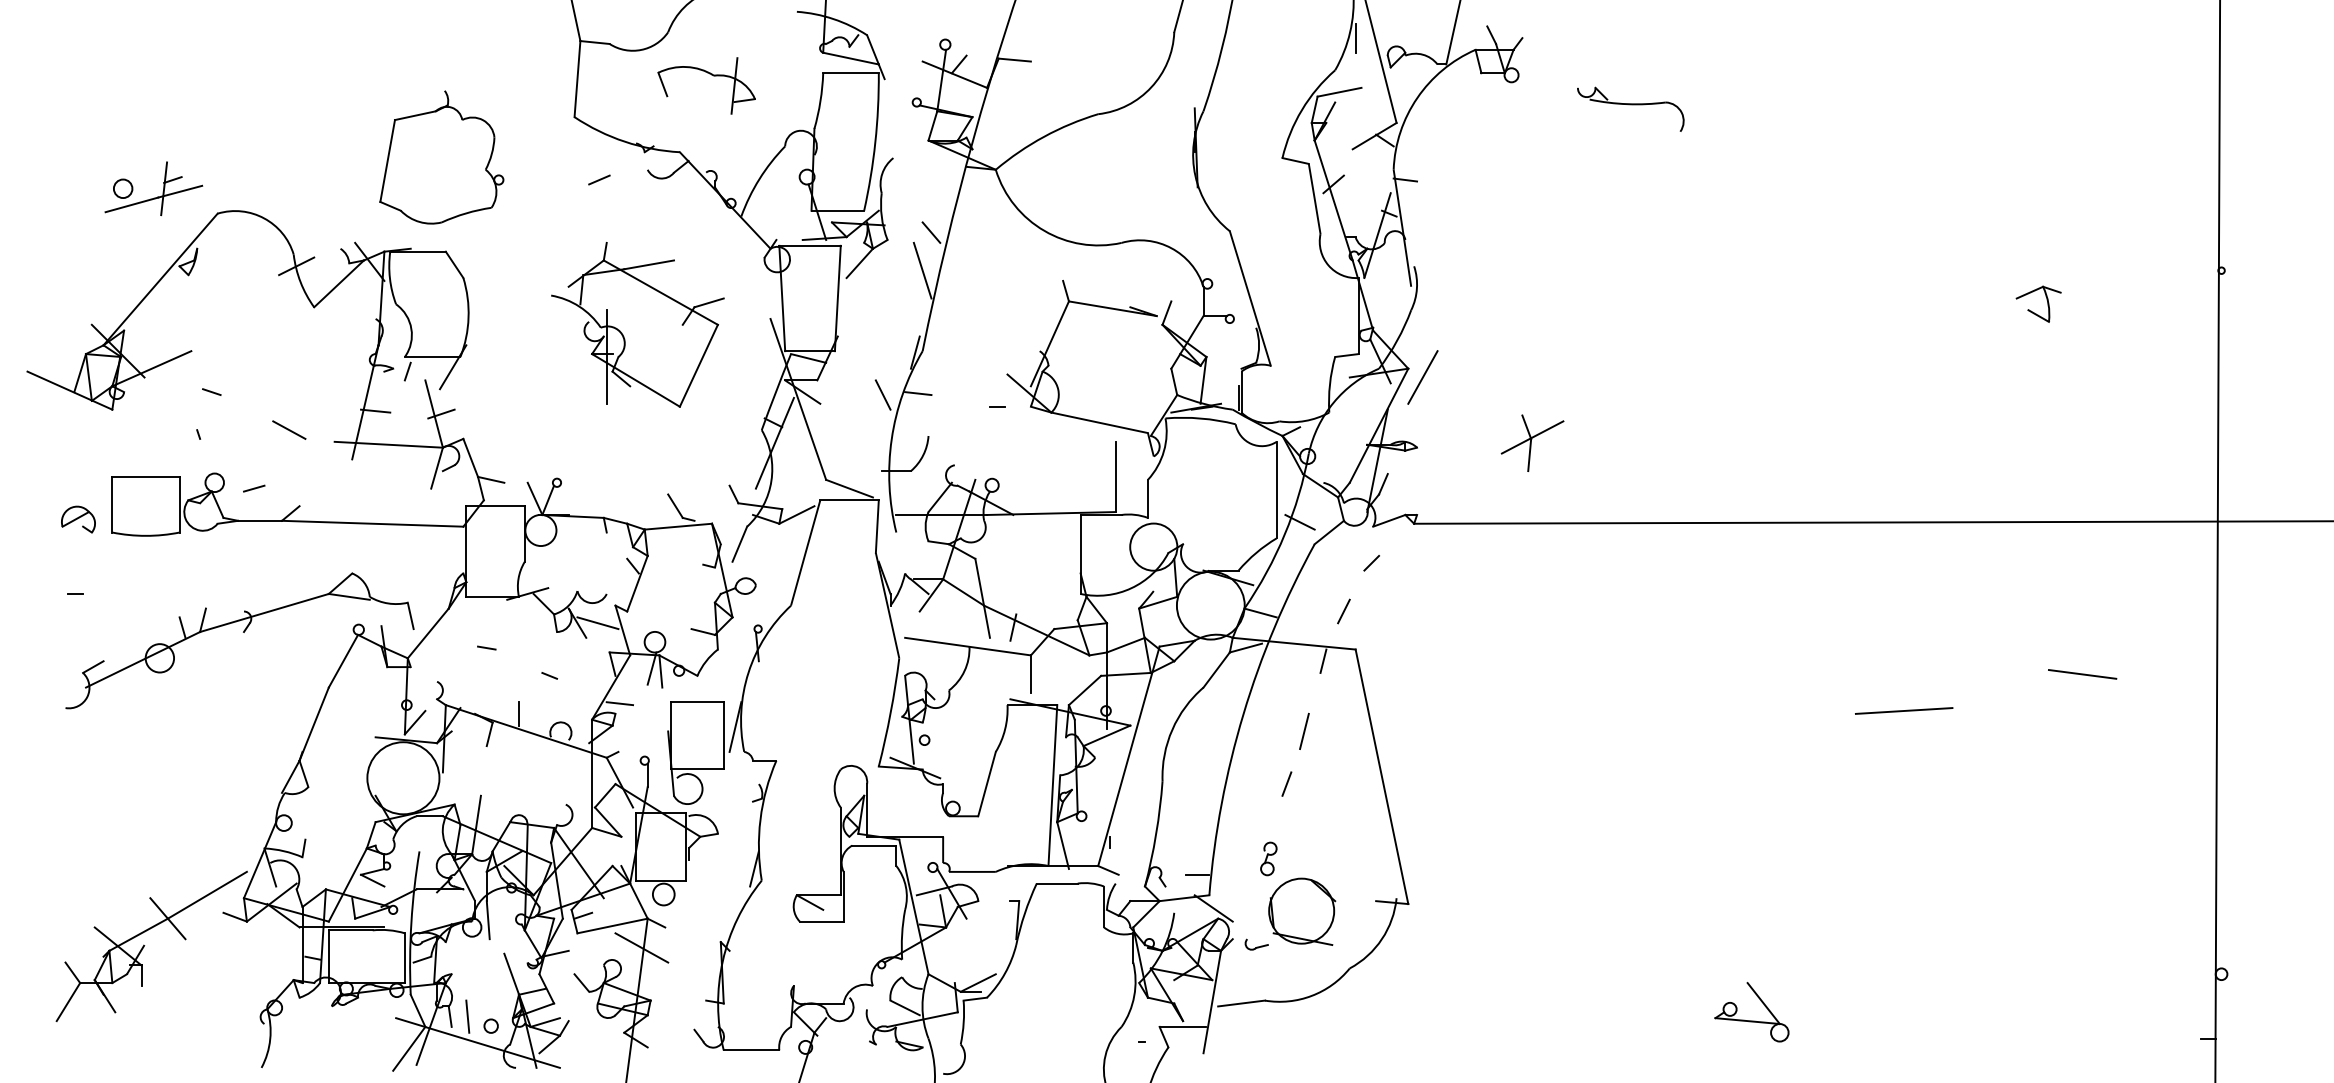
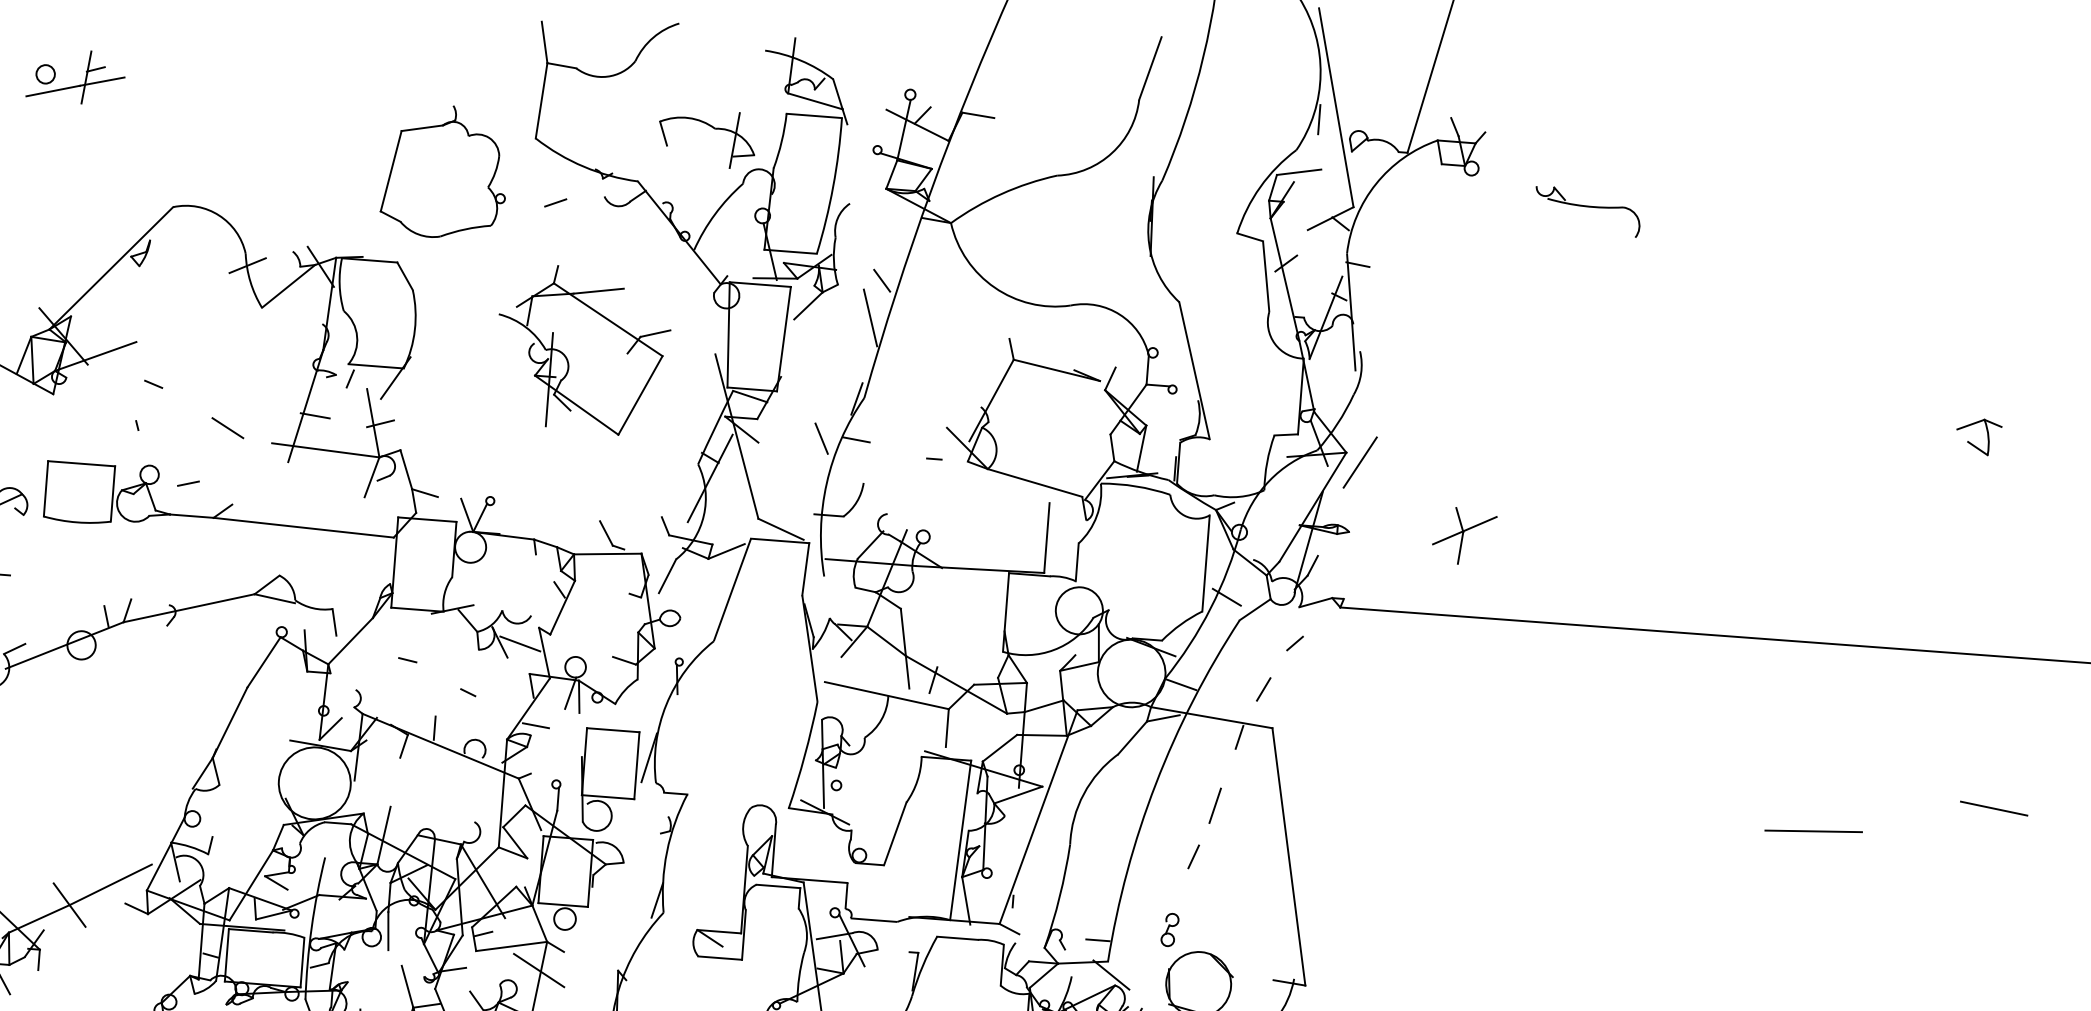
part: (711, 75) -> (712, 128), moved
part: (441, 157) -> (445, 171), moved
part: (157, 196) -> (79, 84), moved

